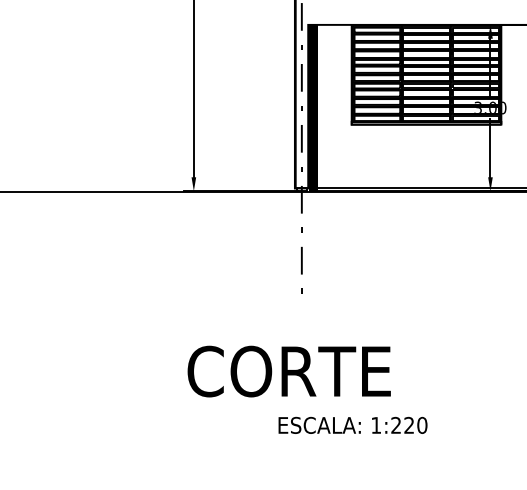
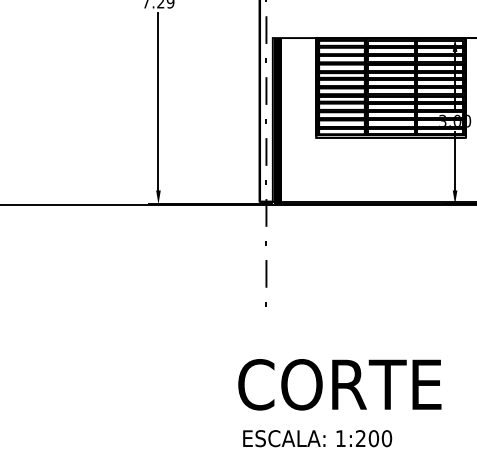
text: (288, 371) -> (339, 384), moved
text: (409, 425) -> (374, 438), 1:220 -> 1:200

